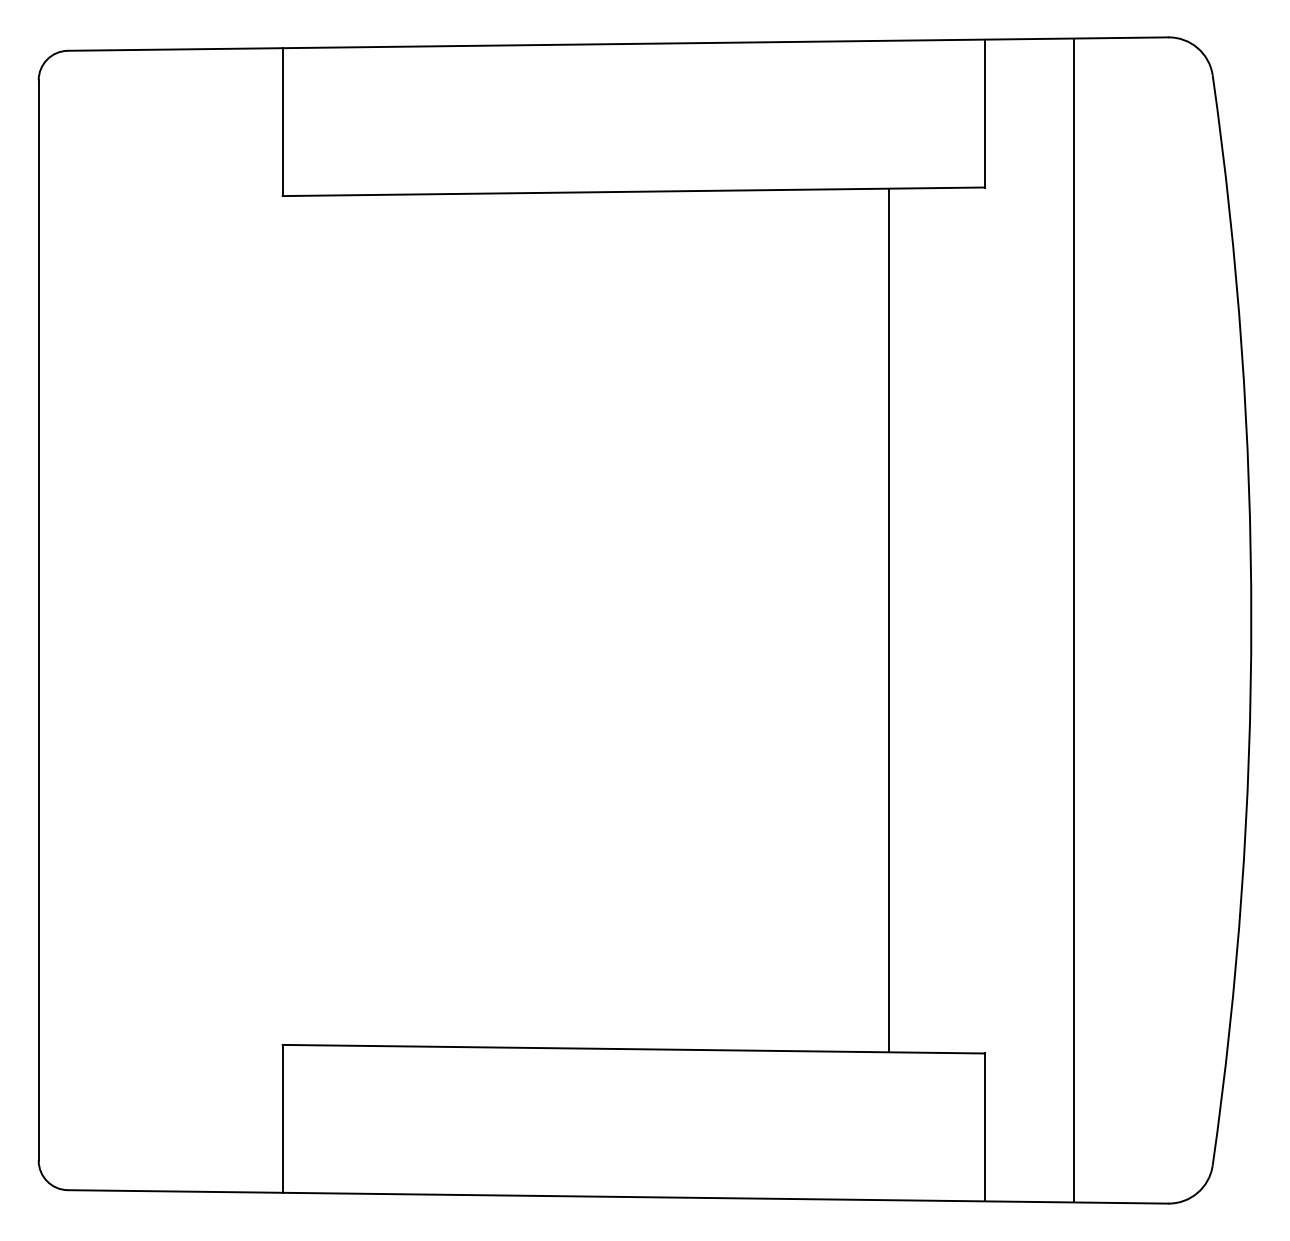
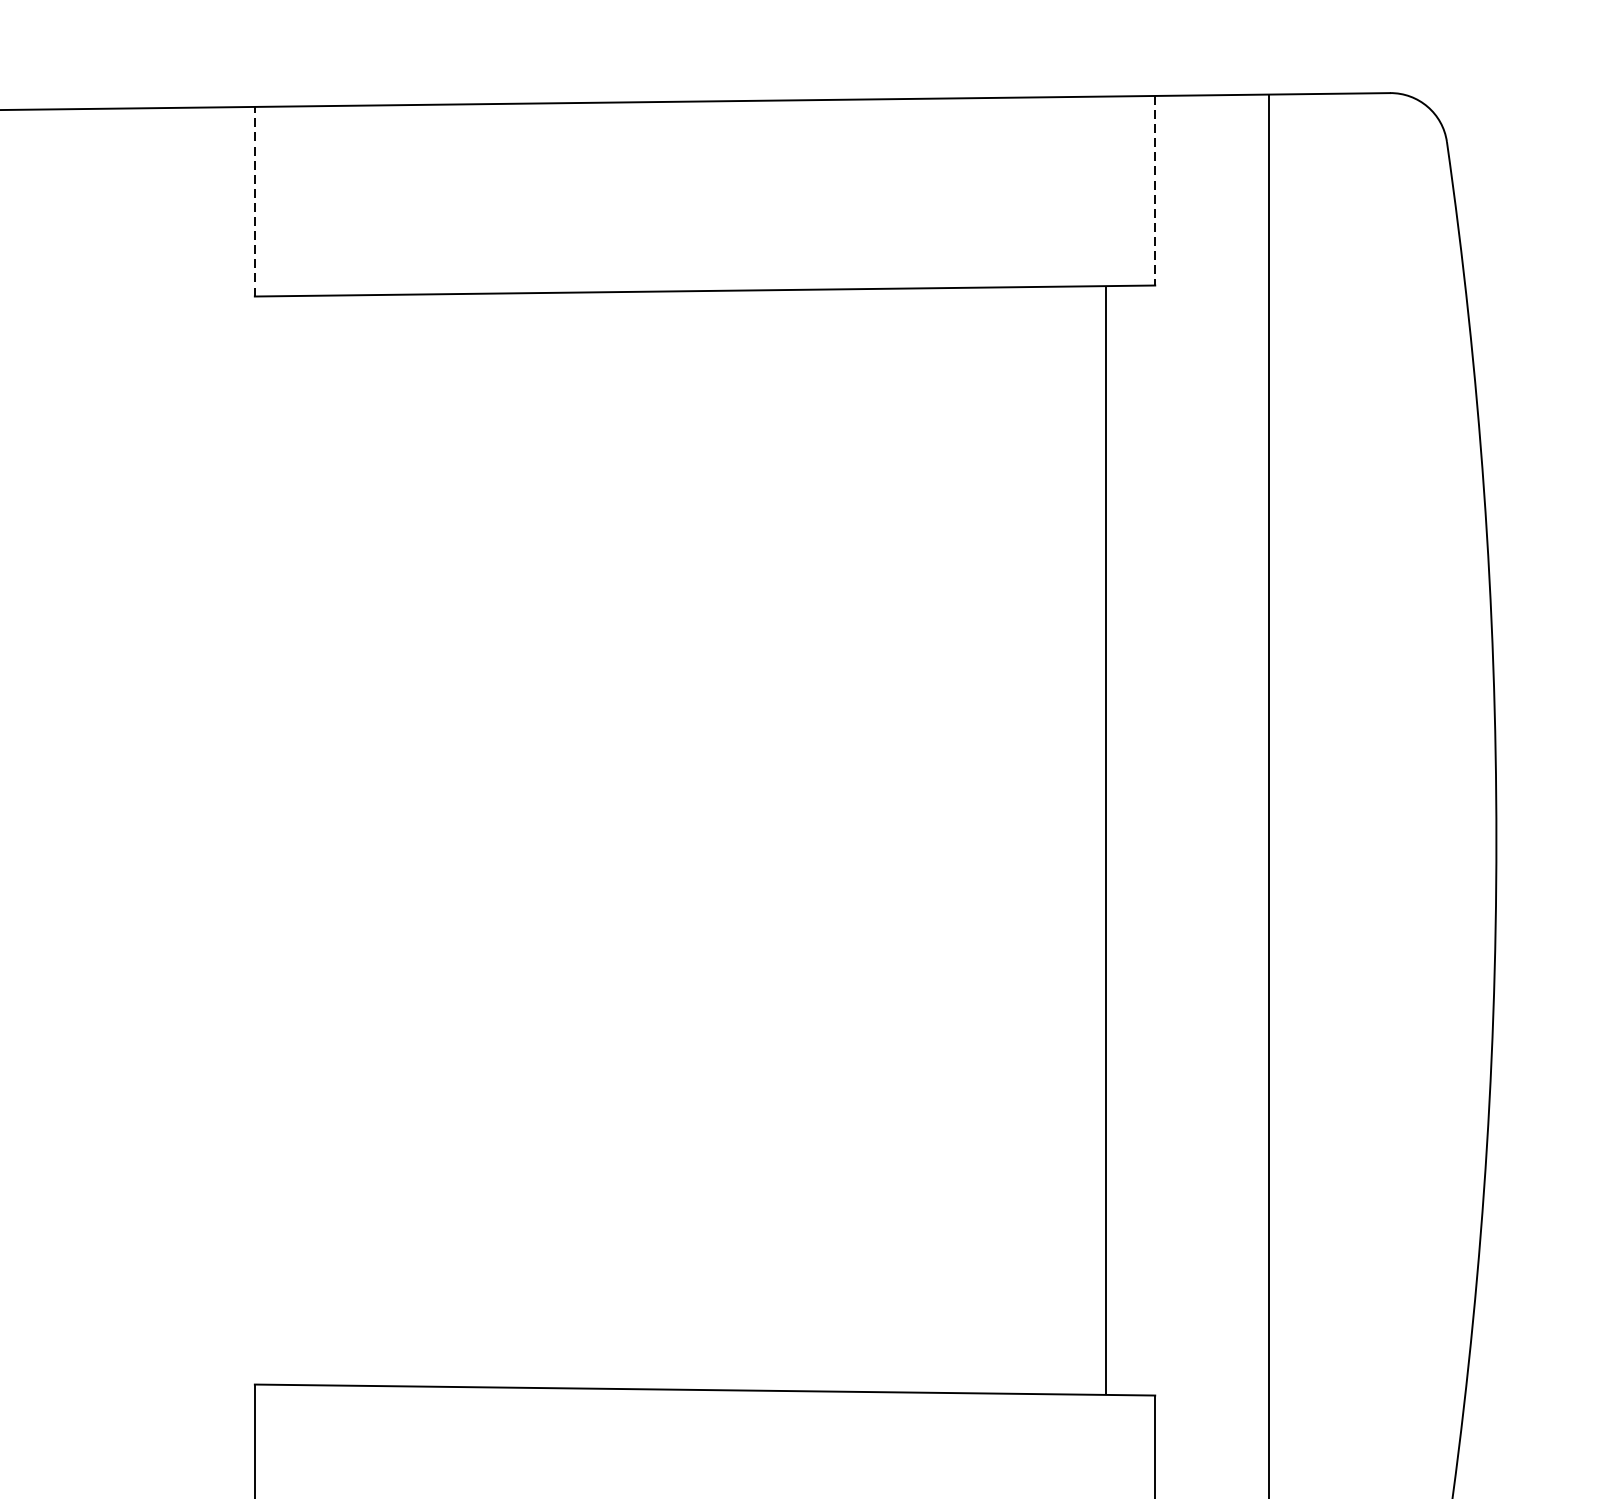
line: (985, 113) -> (1155, 190), solid -> dashed
line: (282, 122) -> (254, 202), solid -> dashed
line: (888, 620) -> (1105, 840), moved

